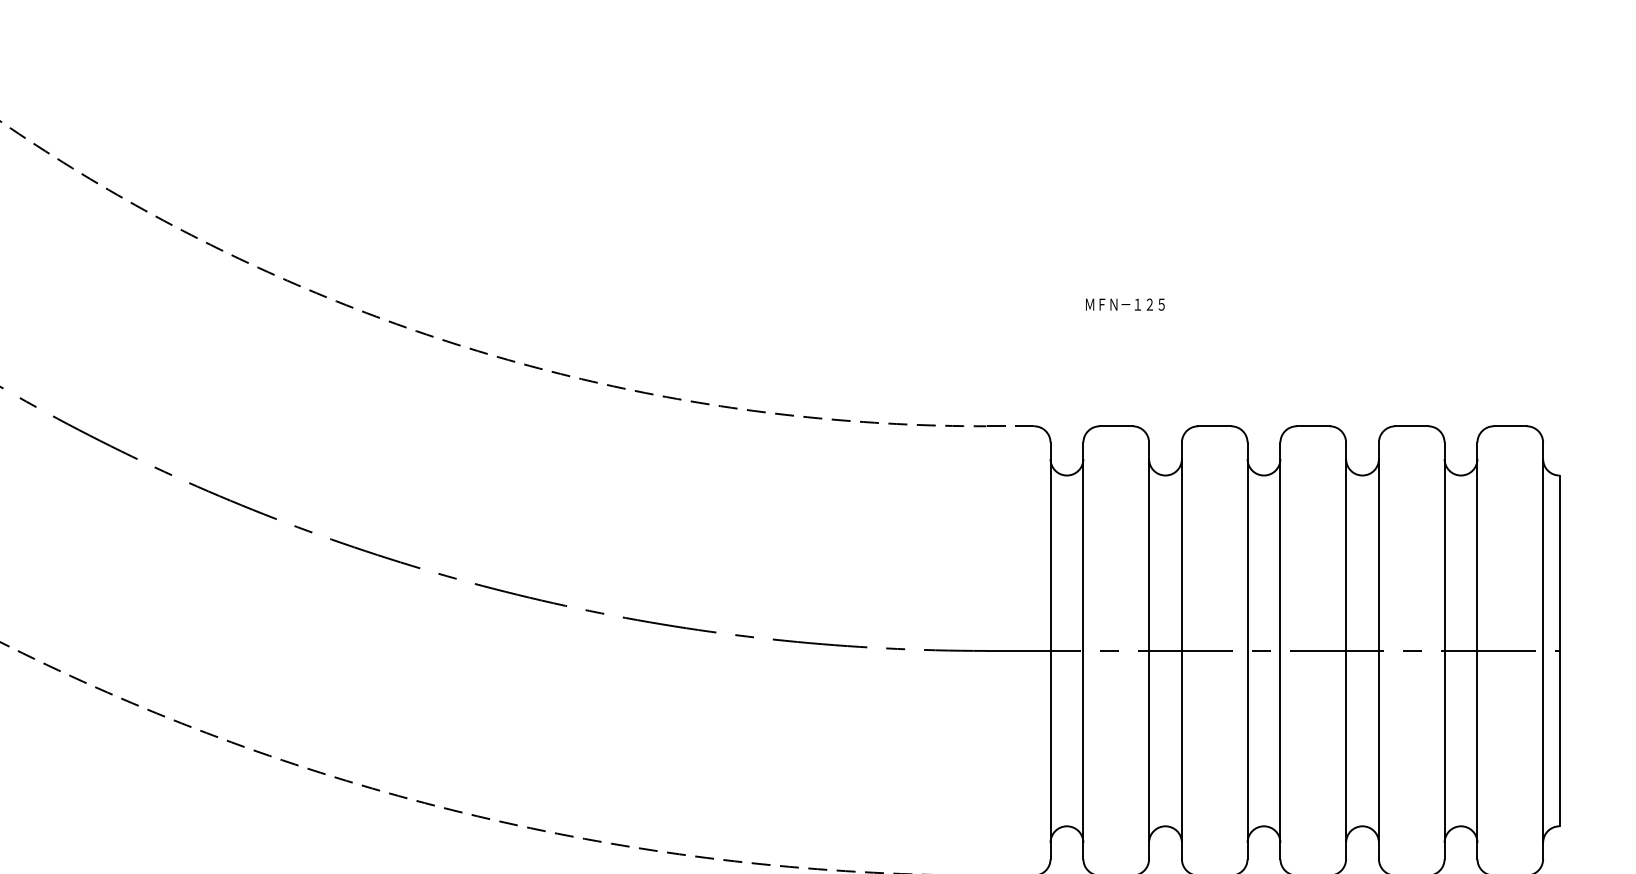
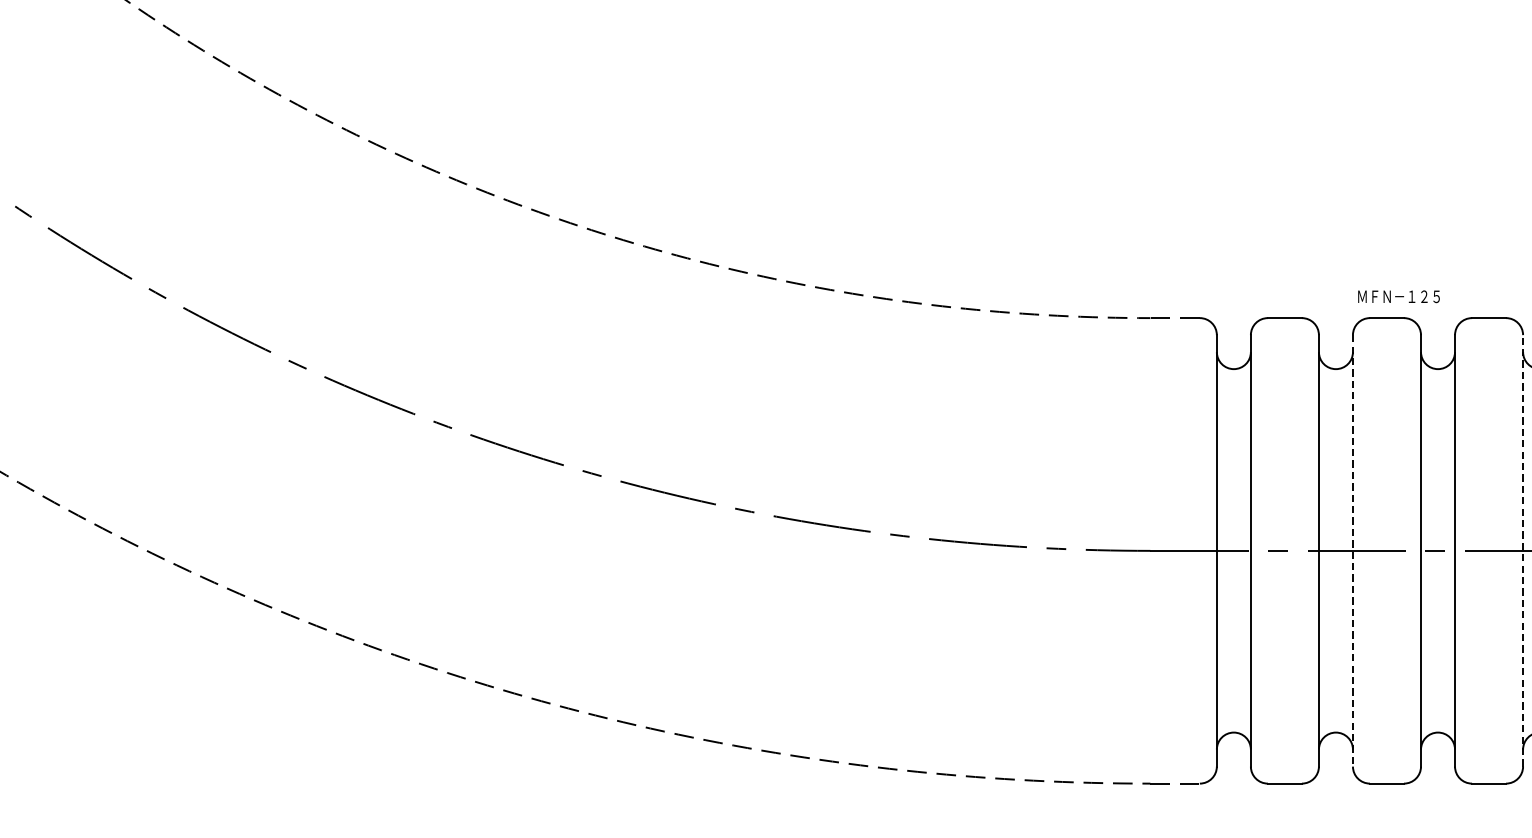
text: (1125, 304) -> (1399, 296), moved
line: (1346, 650) -> (1523, 550), solid -> dashed
line: (1181, 651) -> (1352, 551), solid -> dashed

